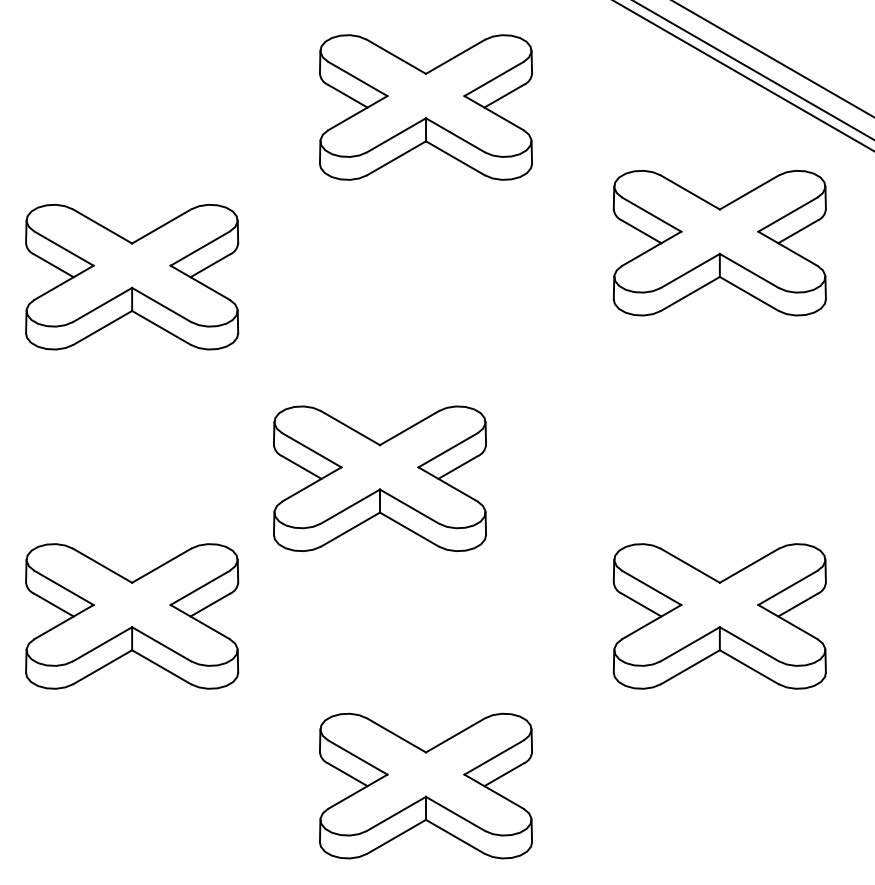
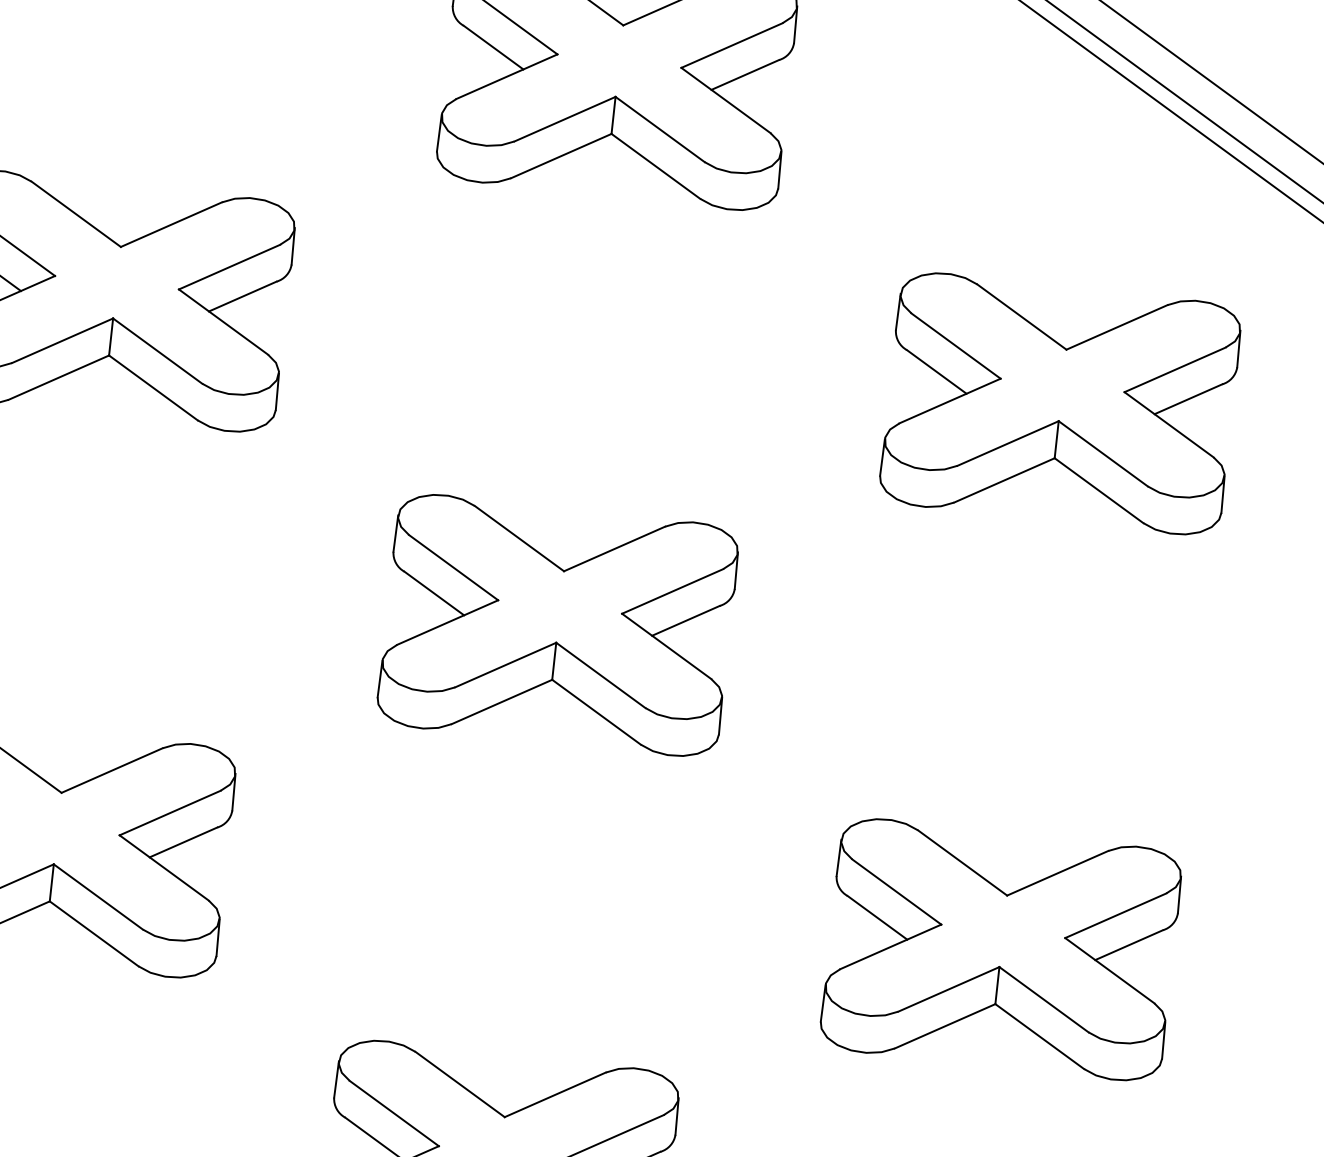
part: (719, 243) -> (1059, 404), moved
part: (379, 478) -> (557, 624), moved

